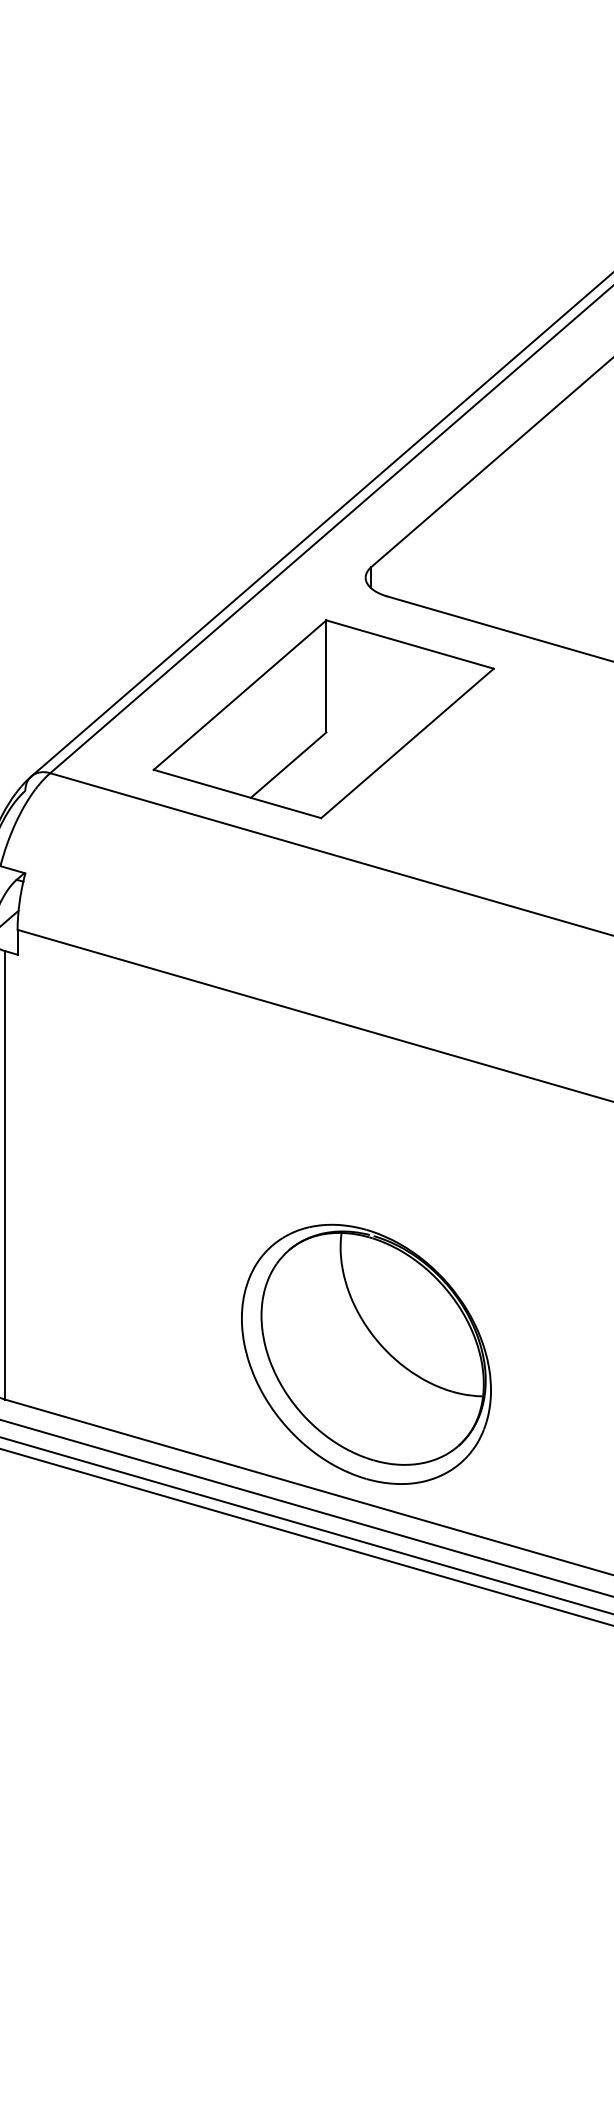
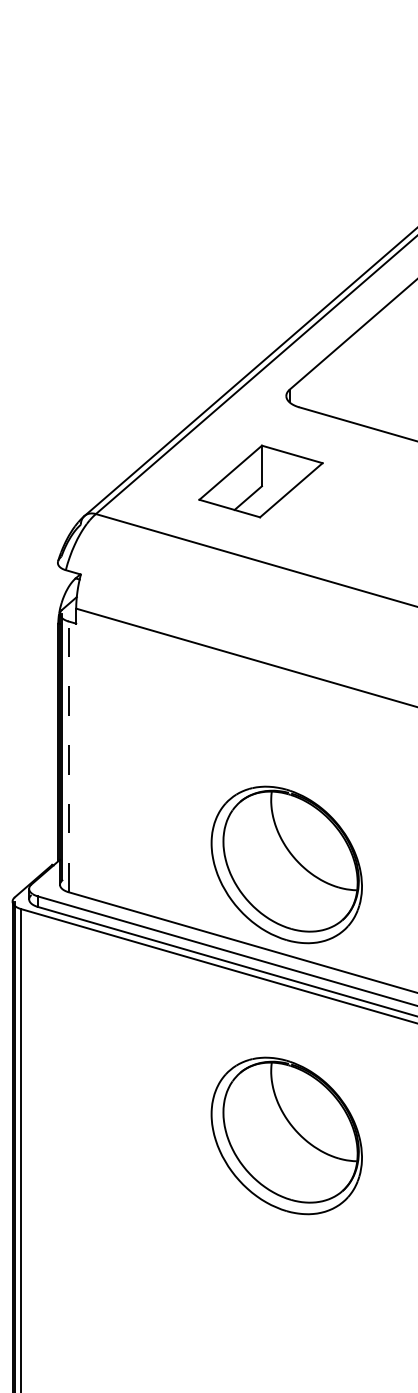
part: (322, 719) -> (260, 481), size x0.6
line: (4, 1174) -> (68, 756), solid -> dashed
part: (365, 1802) -> (286, 1135), added

